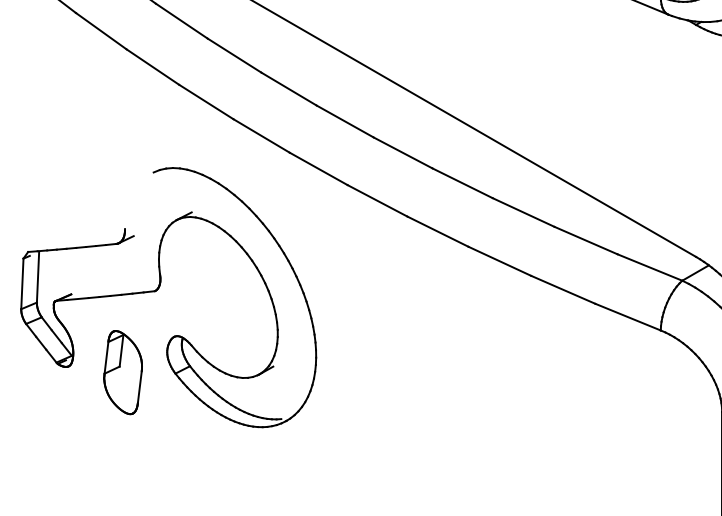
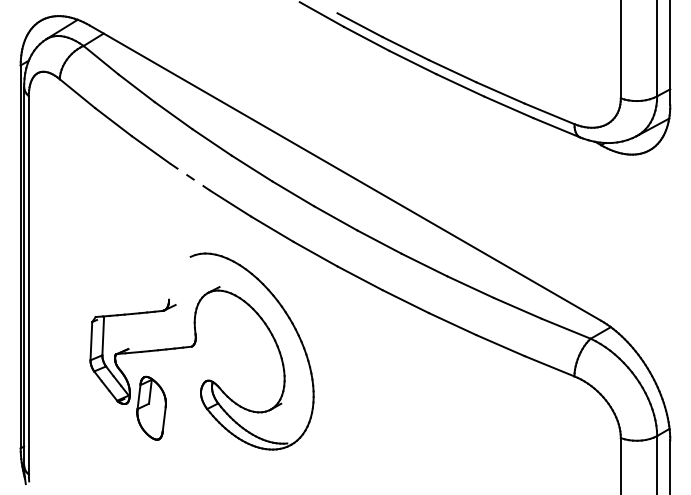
line: (153, 67) -> (190, 177), solid -> dashed
part: (122, 371) -> (151, 407), moved

